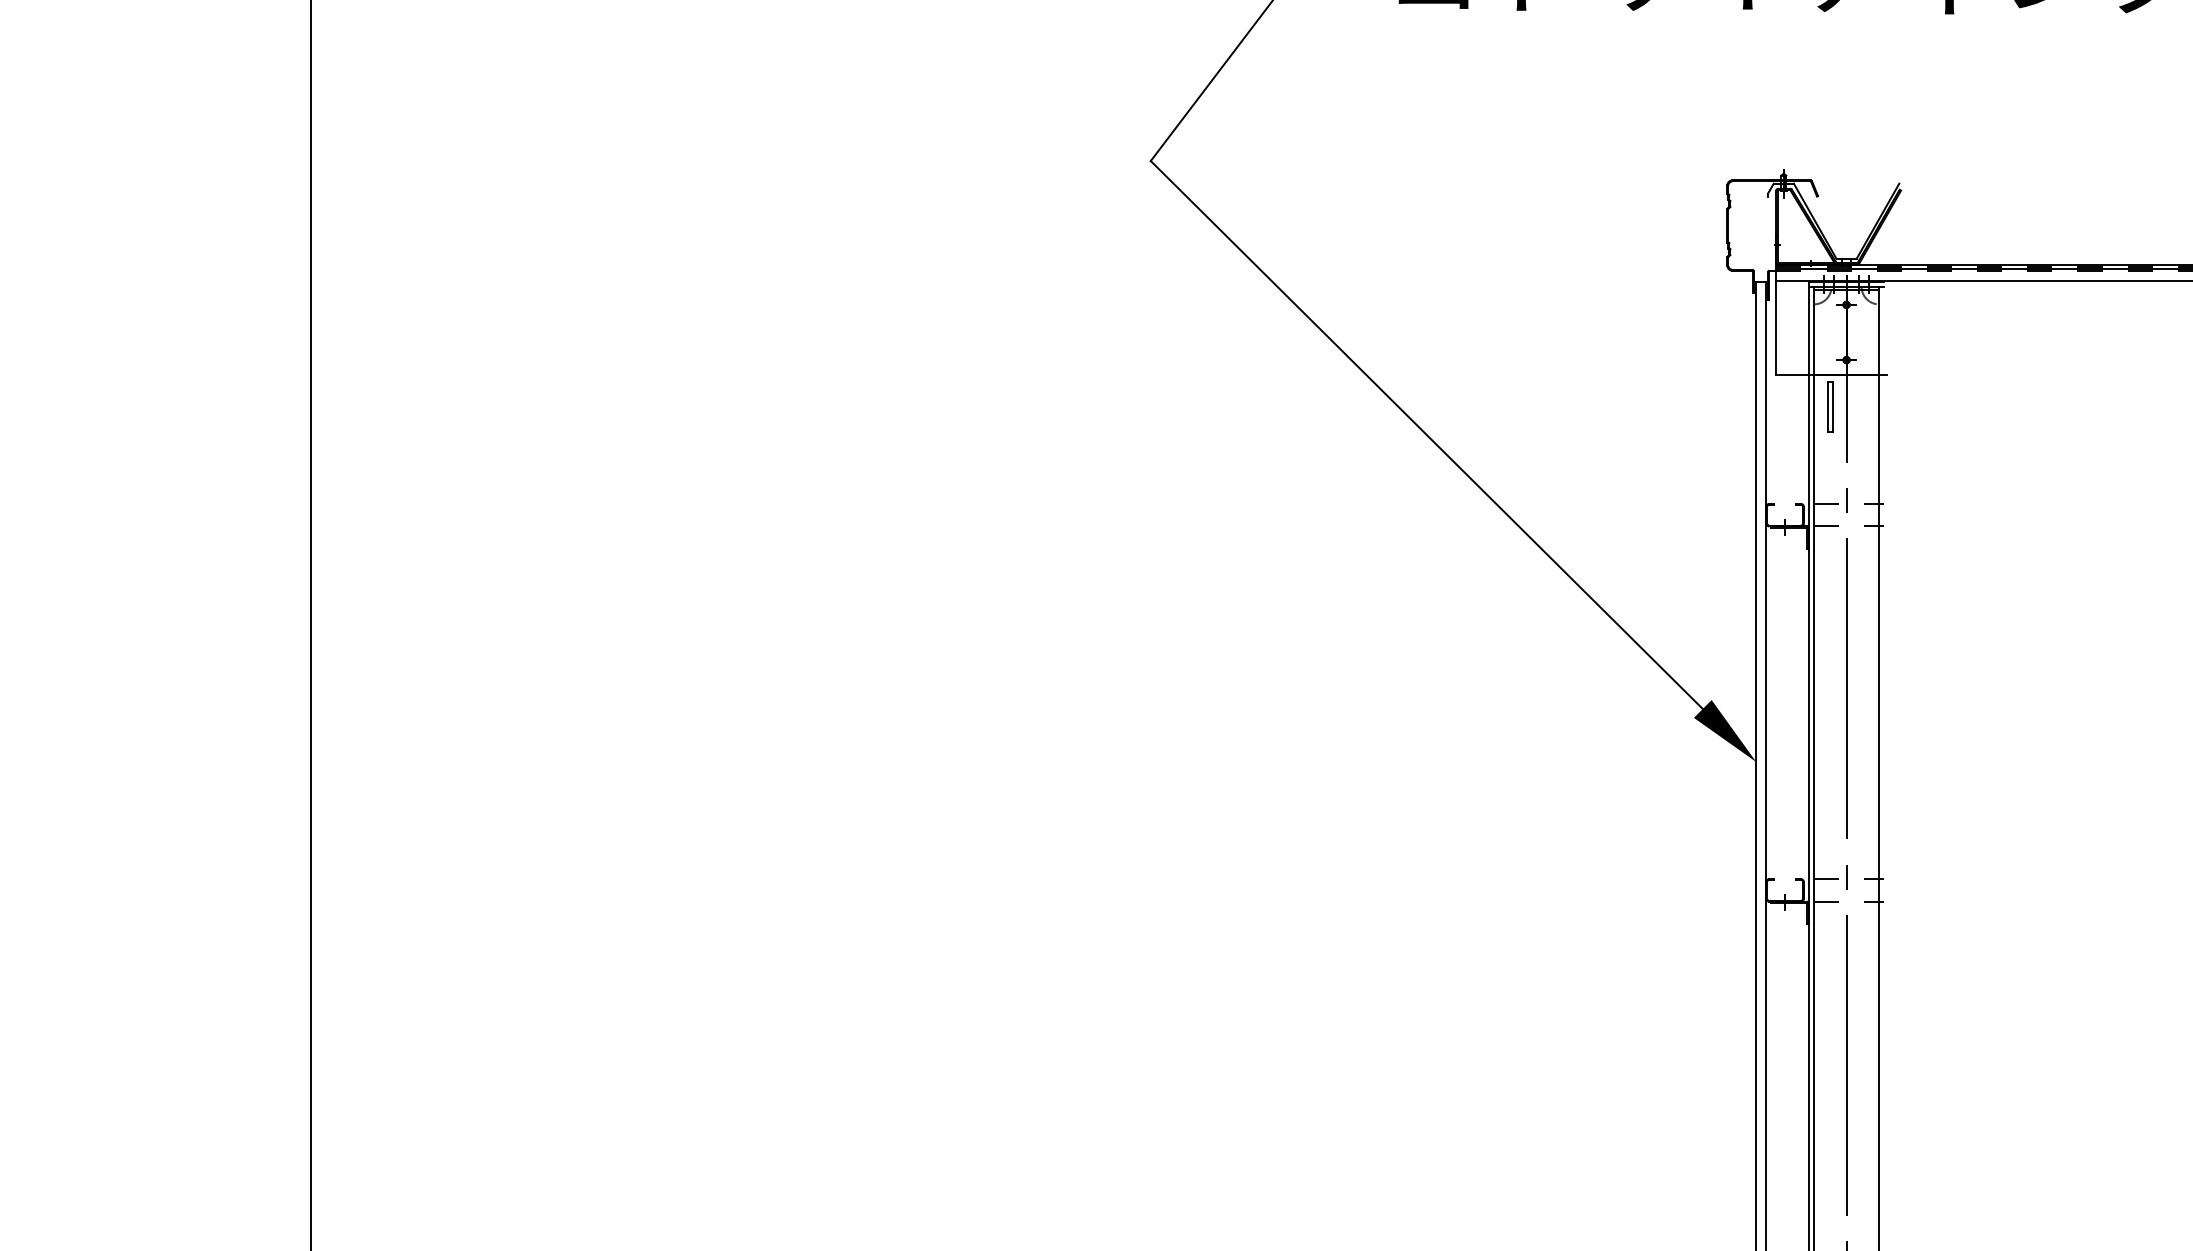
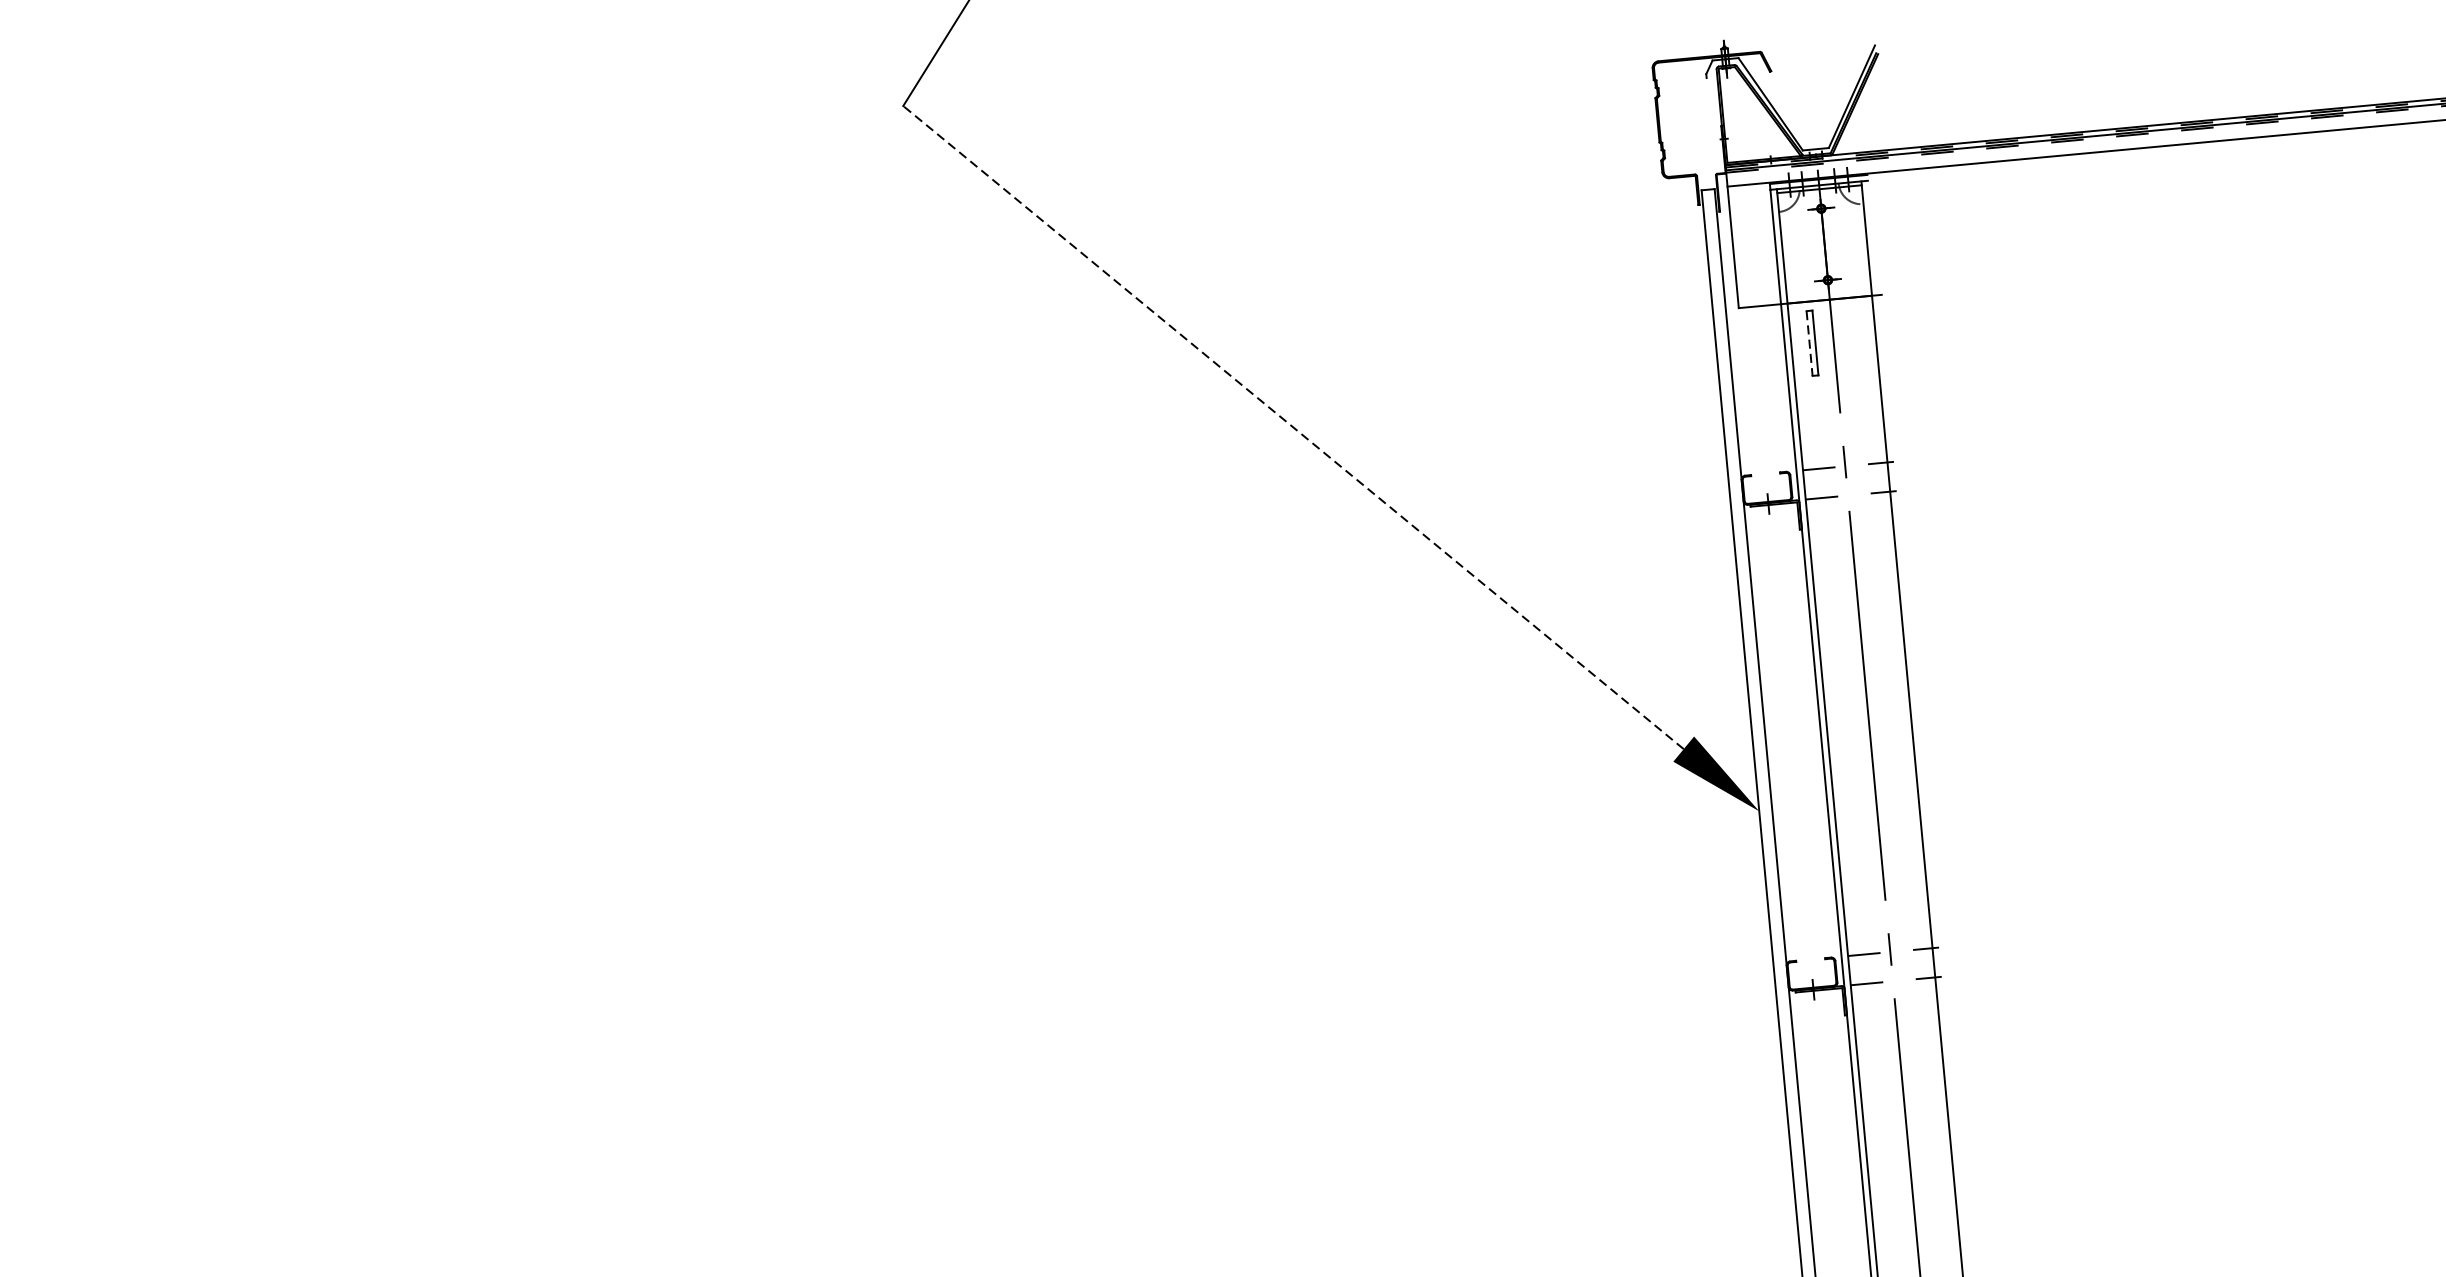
line: (1828, 407) -> (1810, 343), solid -> dashed
line: (1426, 435) -> (1293, 428), solid -> dashed

